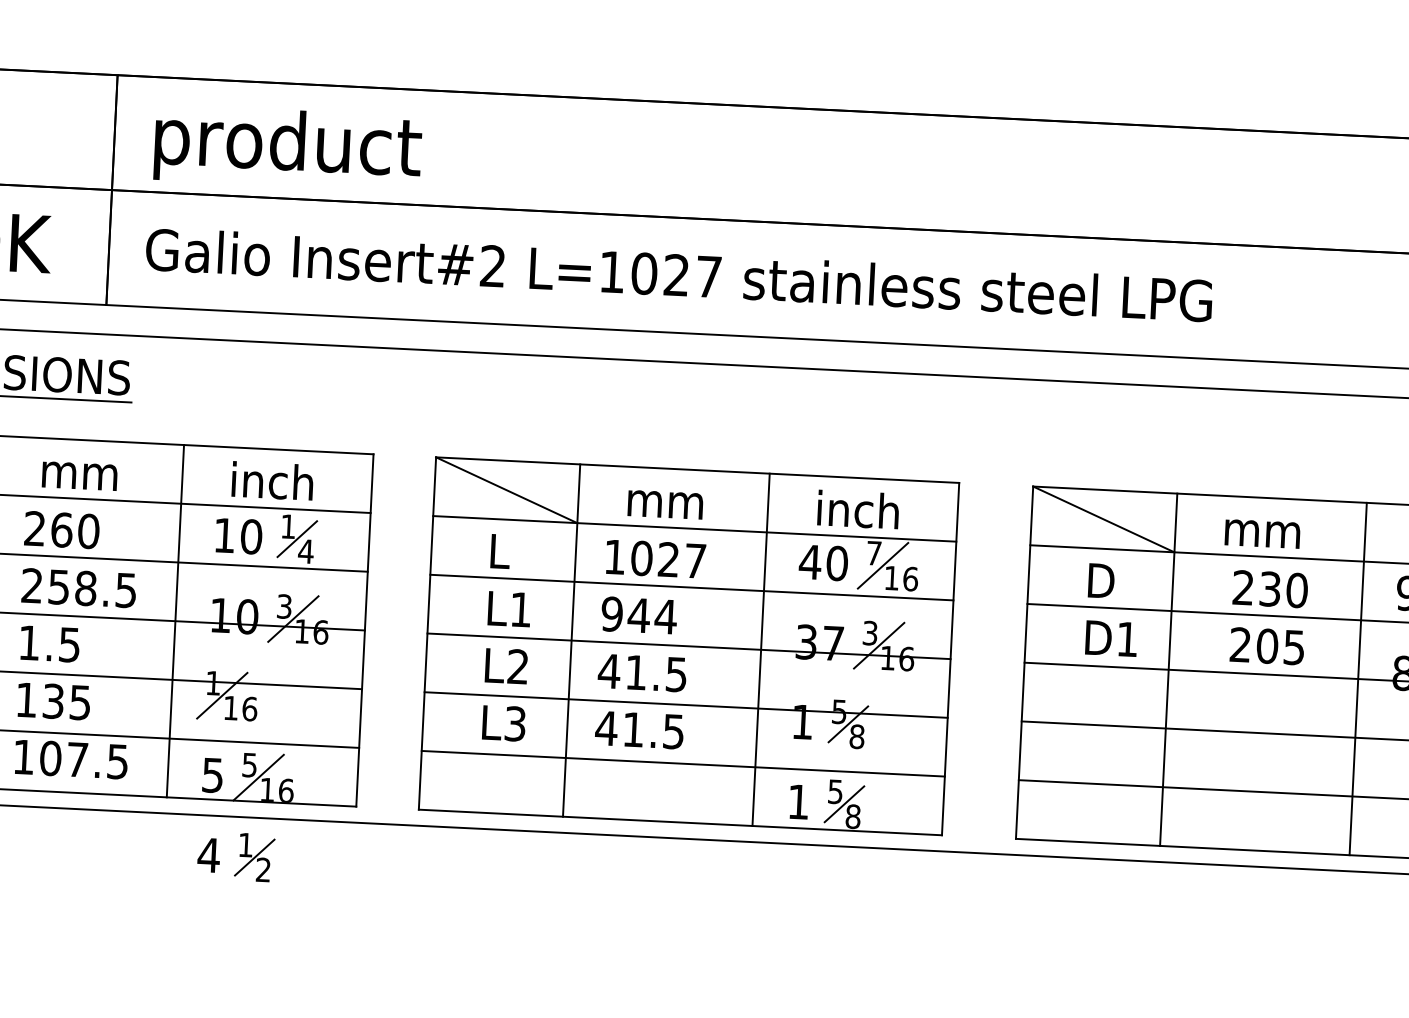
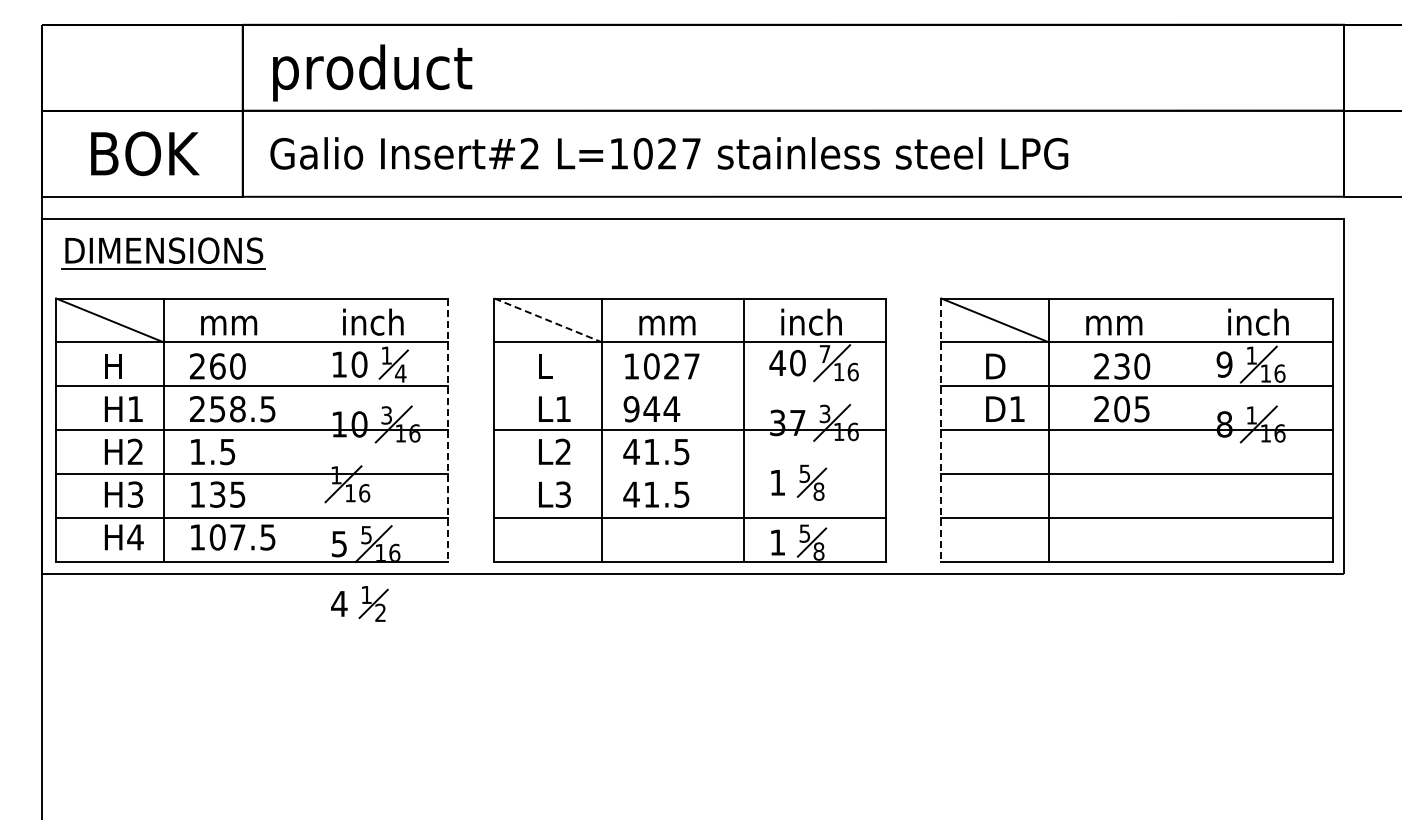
line: (506, 490) -> (548, 320), solid -> dashed
line: (690, 587) -> (689, 386), removed
line: (174, 621) -> (305, 430), removed
line: (364, 630) -> (447, 430), solid -> dashed
line: (1024, 662) -> (941, 430), solid -> dashed
line: (1357, 679) -> (1190, 430), removed
line: (685, 705) -> (689, 474), removed

